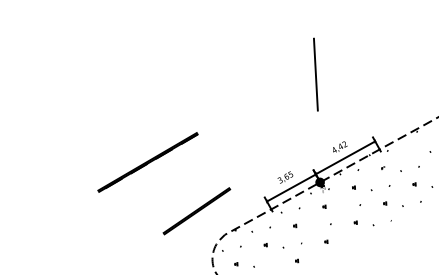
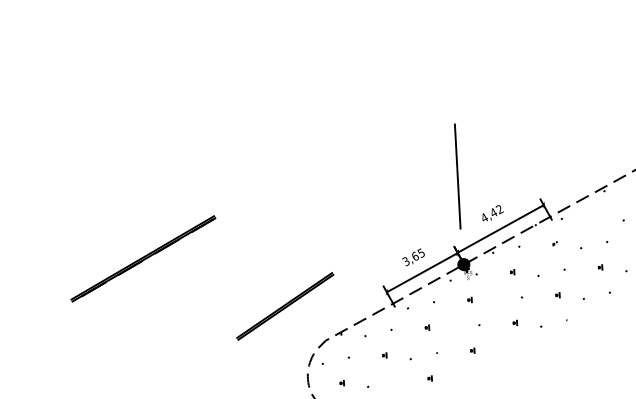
line: (315, 74) -> (457, 176), moved
line: (147, 162) -> (142, 258), moved

